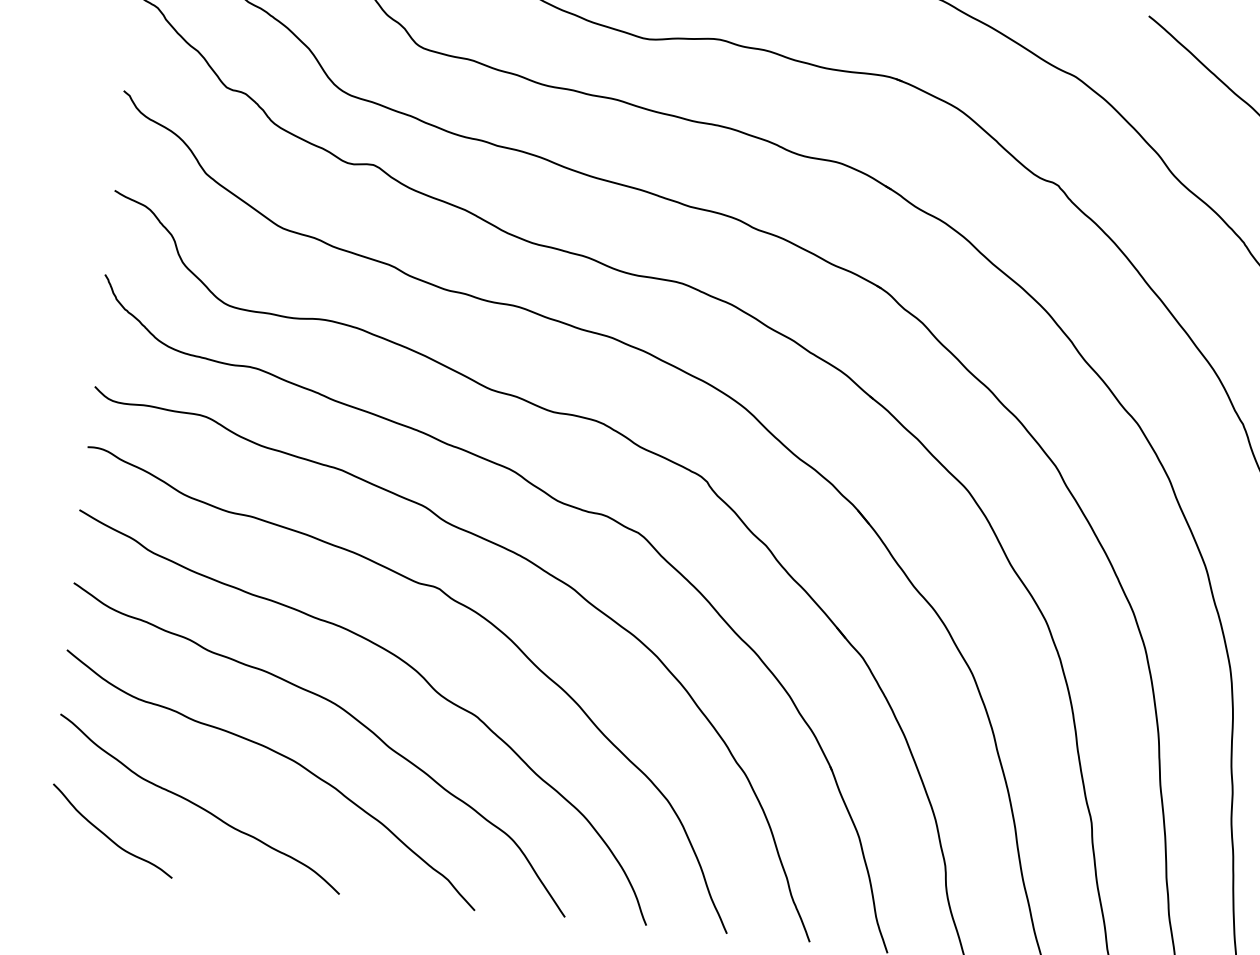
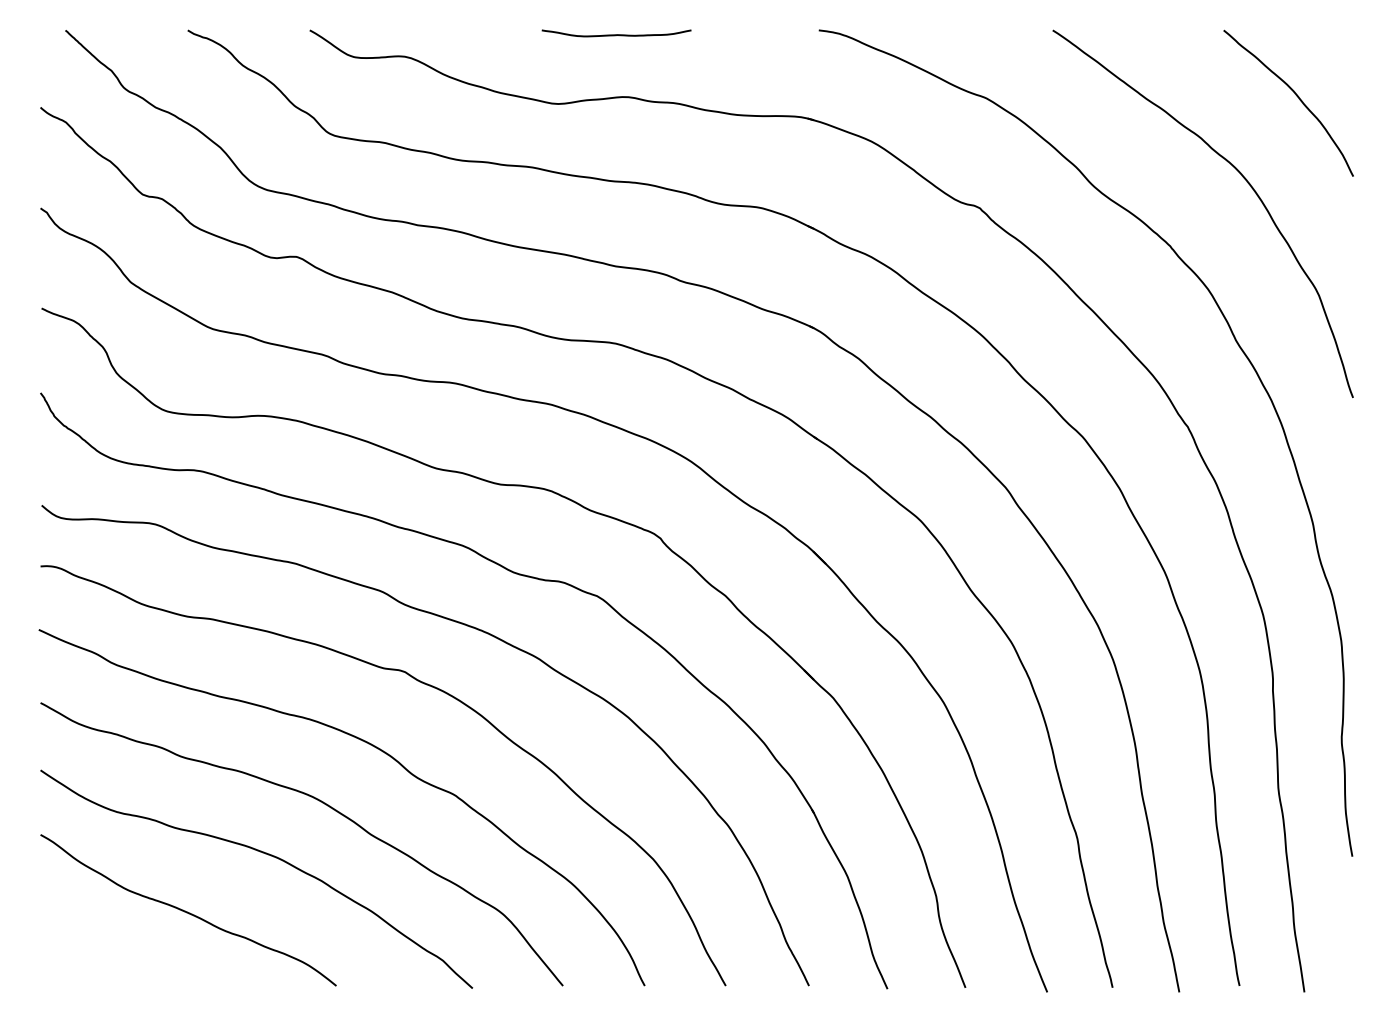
curve: (107, 835) -> (99, 950), removed

